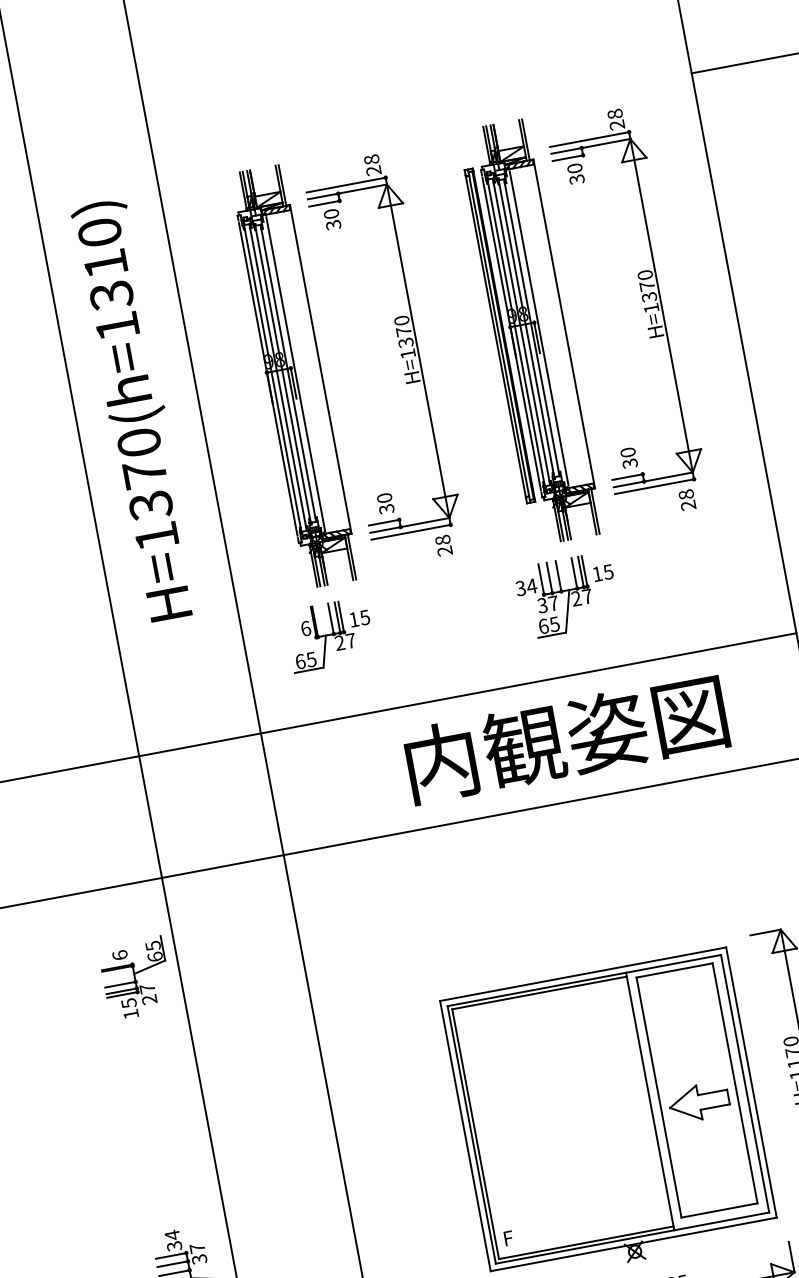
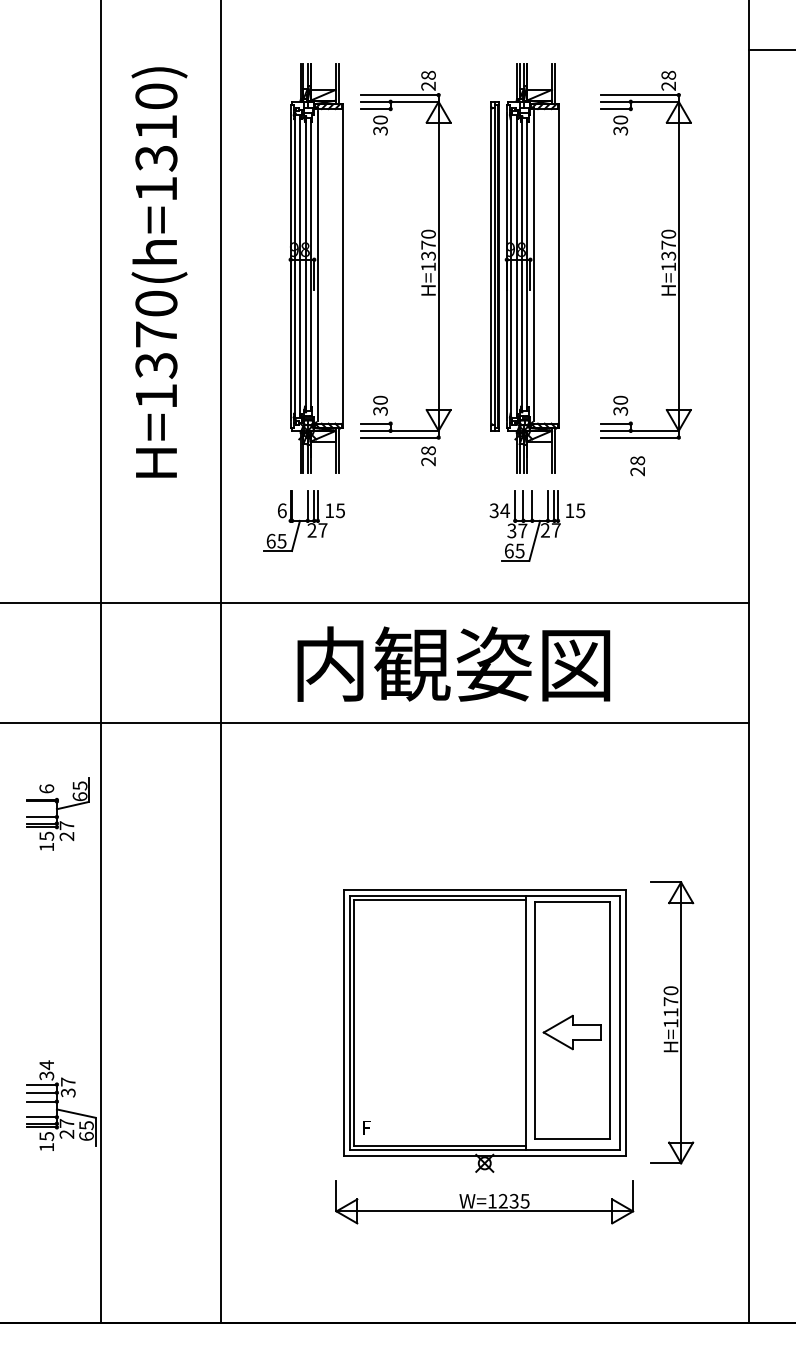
part: (529, 332) -> (524, 268), moved
text: (687, 500) -> (637, 466), moved
text: (565, 738) -> (453, 663), moved

